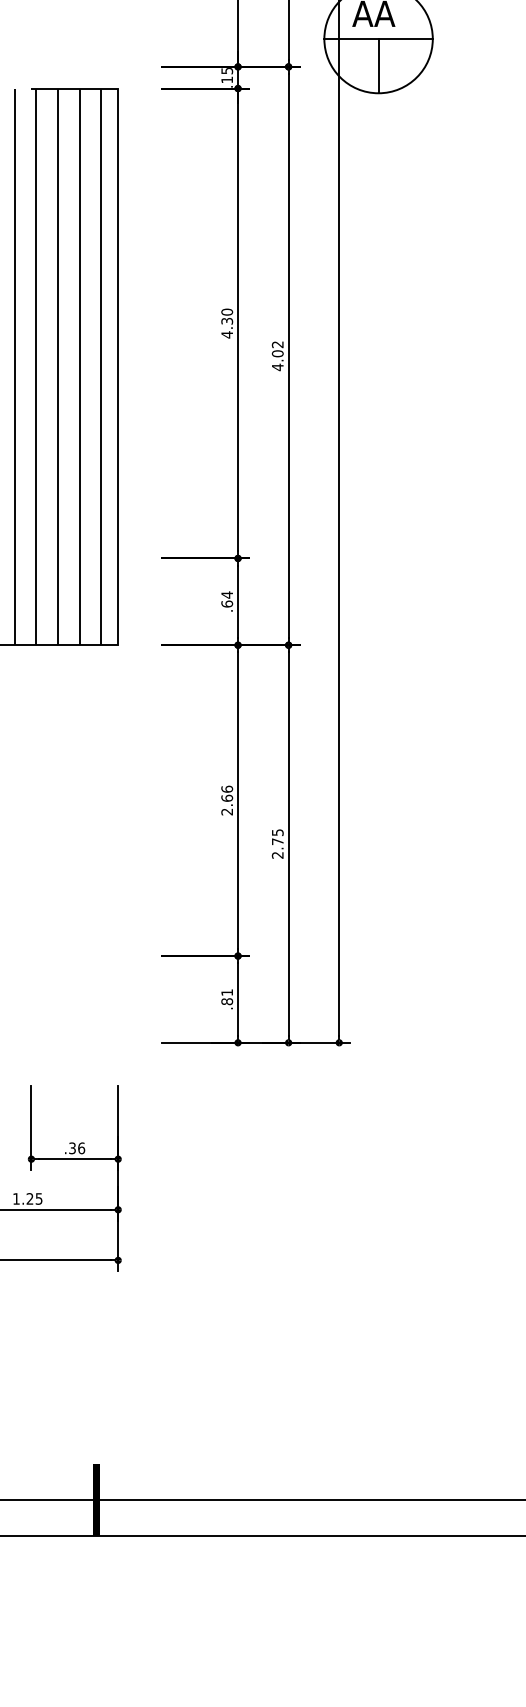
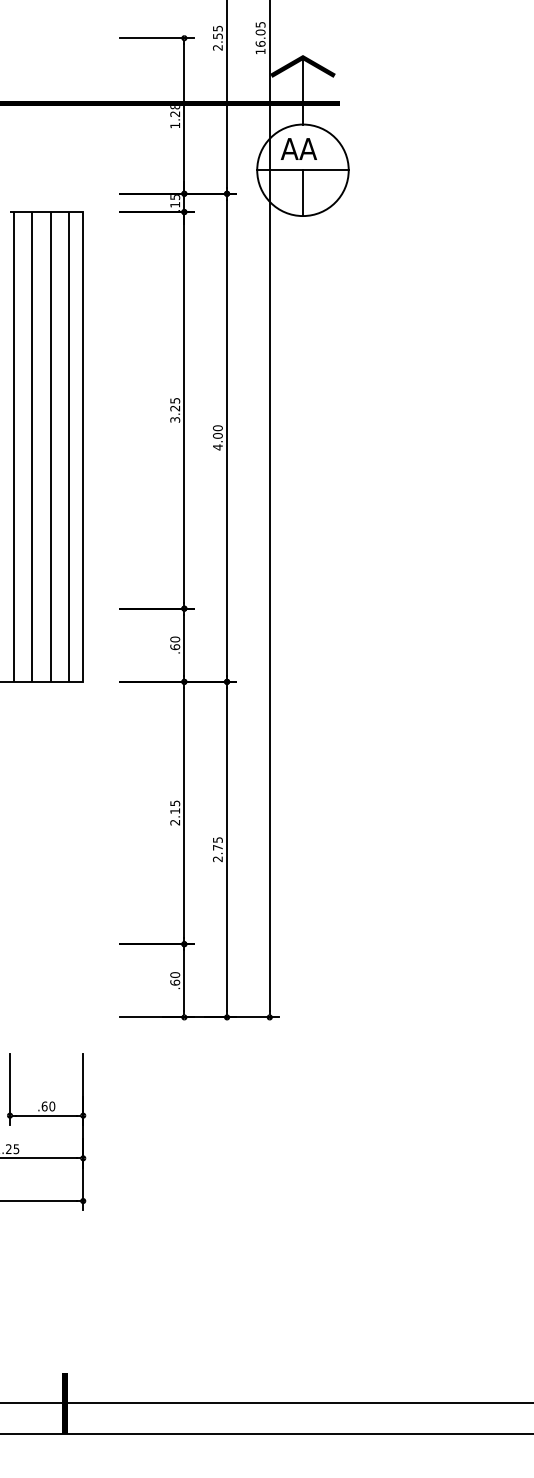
text: (227, 323) -> (175, 410), 4.30 -> 3.25
text: (277, 345) -> (217, 428), 4.02 -> 4.00
text: (227, 595) -> (175, 639), .64 -> .60
text: (227, 794) -> (175, 807), 2.66 -> 2.15
text: (227, 996) -> (175, 978), .81 -> .60
text: (77, 1148) -> (48, 1106), .36 -> .60

